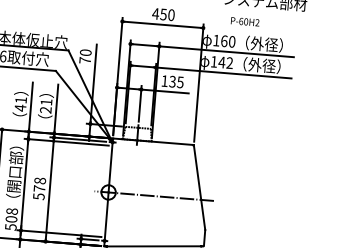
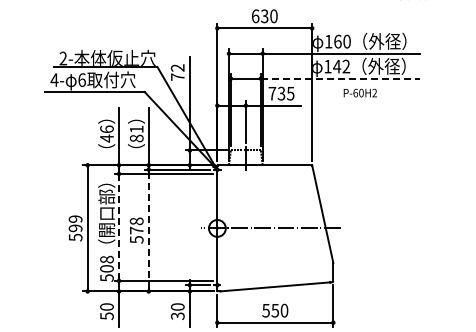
text: (159, 14) -> (259, 16), 450 -> 630
text: (244, 21) -> (359, 92), moved
text: (85, 52) -> (177, 67), 70 -> 72
line: (224, 72) -> (340, 78), solid -> dashed
text: (164, 81) -> (272, 93), 135 -> 735
text: (20, 99) -> (106, 128), 41 -> 46
text: (45, 110) -> (136, 138), 21 -> 81
line: (25, 184) -> (119, 227), solid -> dashed
line: (49, 190) -> (148, 231), solid -> dashed

